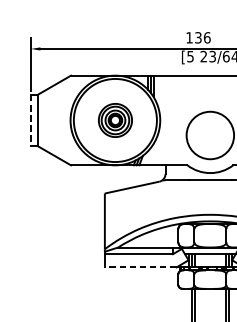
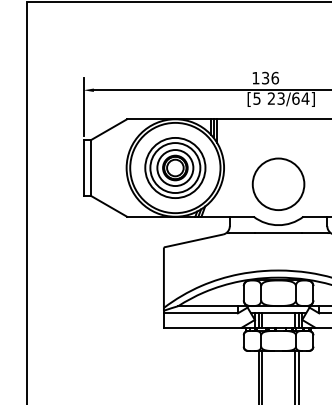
line: (30, 120) -> (83, 168), dashed -> solid
part: (115, 120) -> (175, 167), size x1.67
line: (140, 267) -> (202, 327), dashed -> solid

